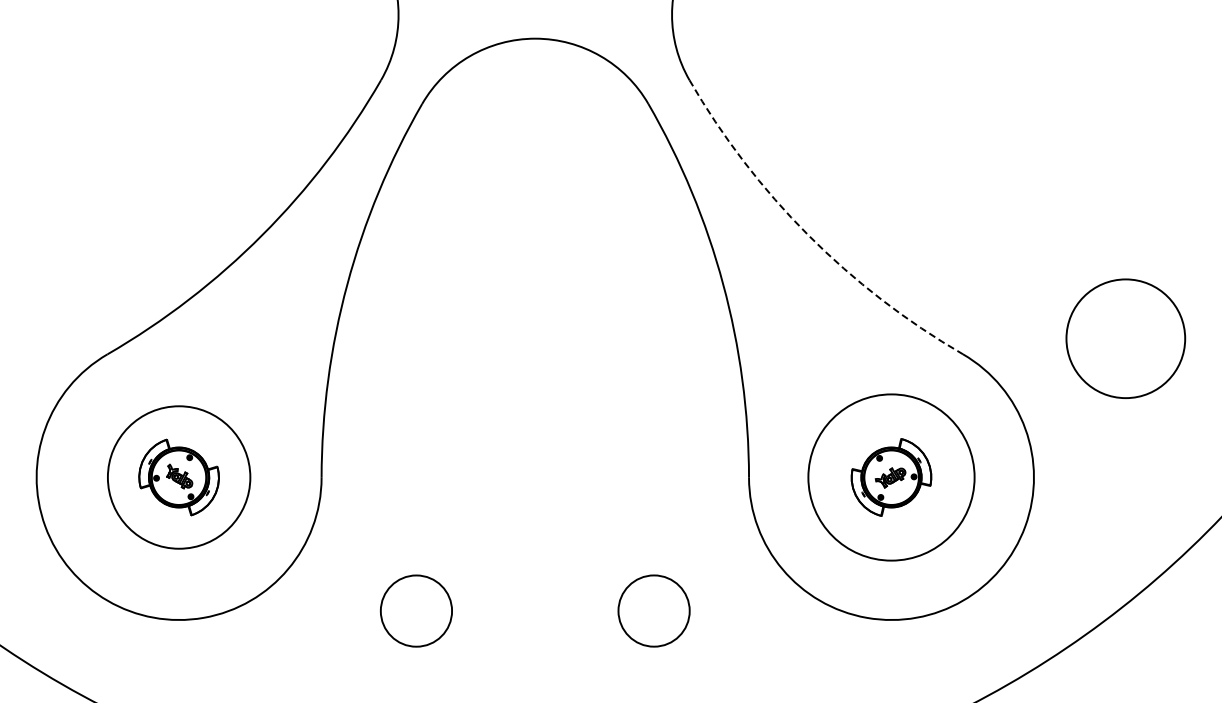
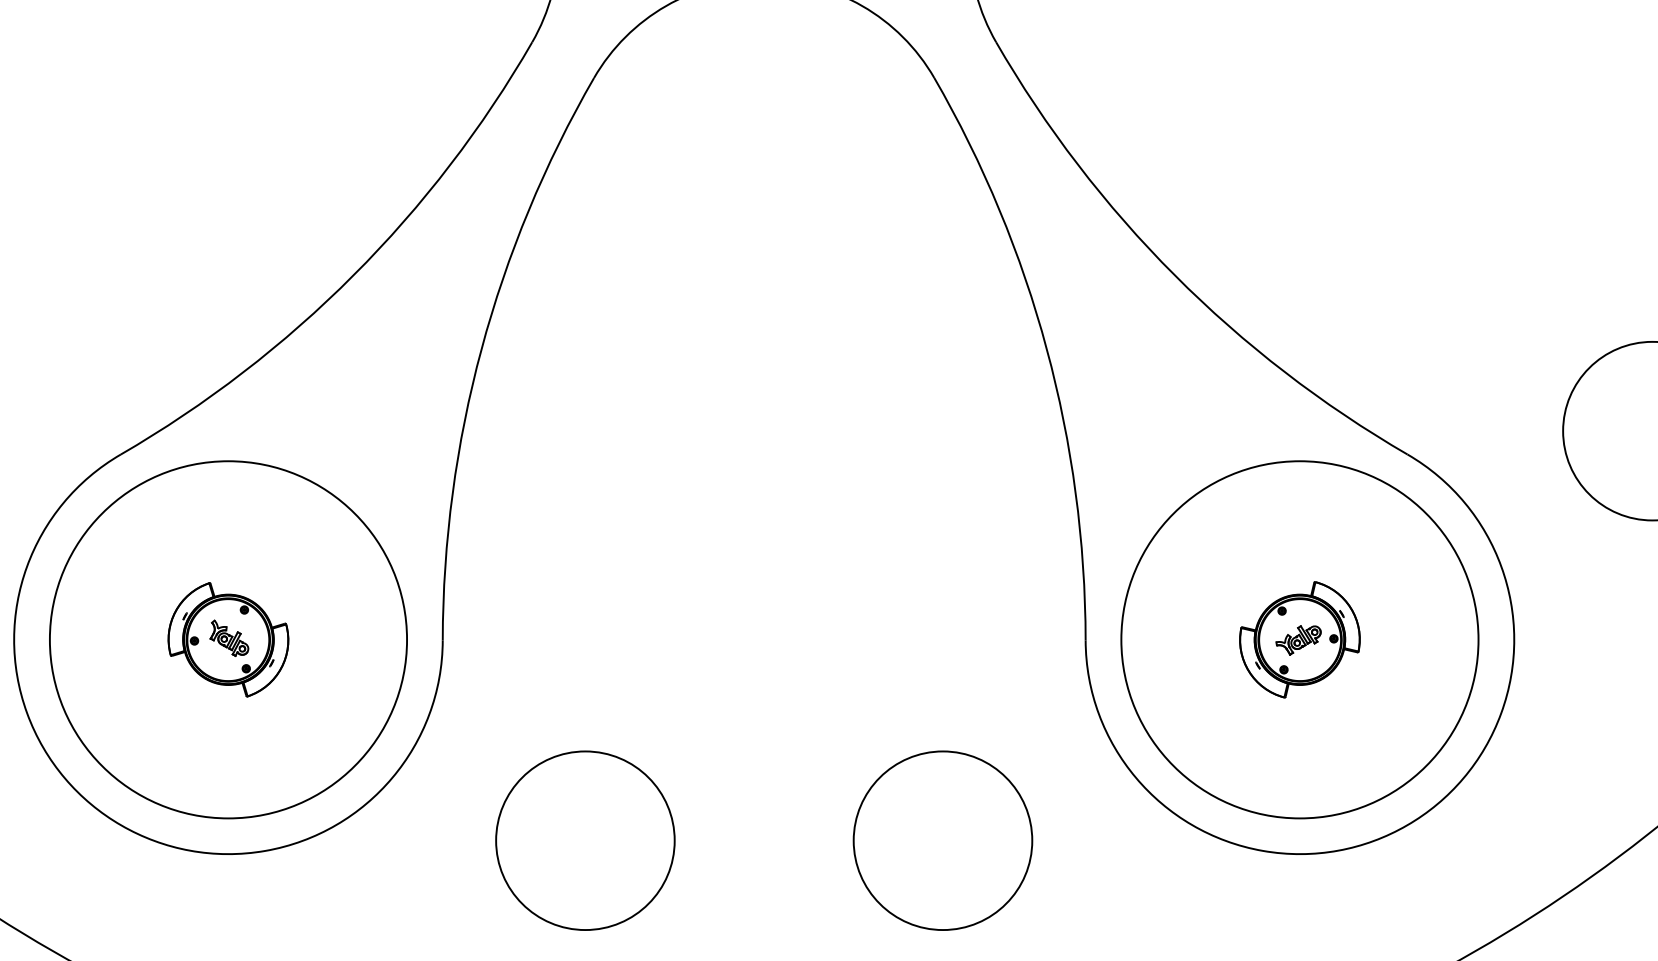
arc: (808, 235) -> (1175, 275), dashed -> solid
circle: (178, 477) -> (227, 639), size x1.67
circle: (891, 477) -> (1299, 639), size x1.43
circle: (416, 610) -> (585, 839), size x1.67
circle: (653, 610) -> (941, 839), size x1.67

